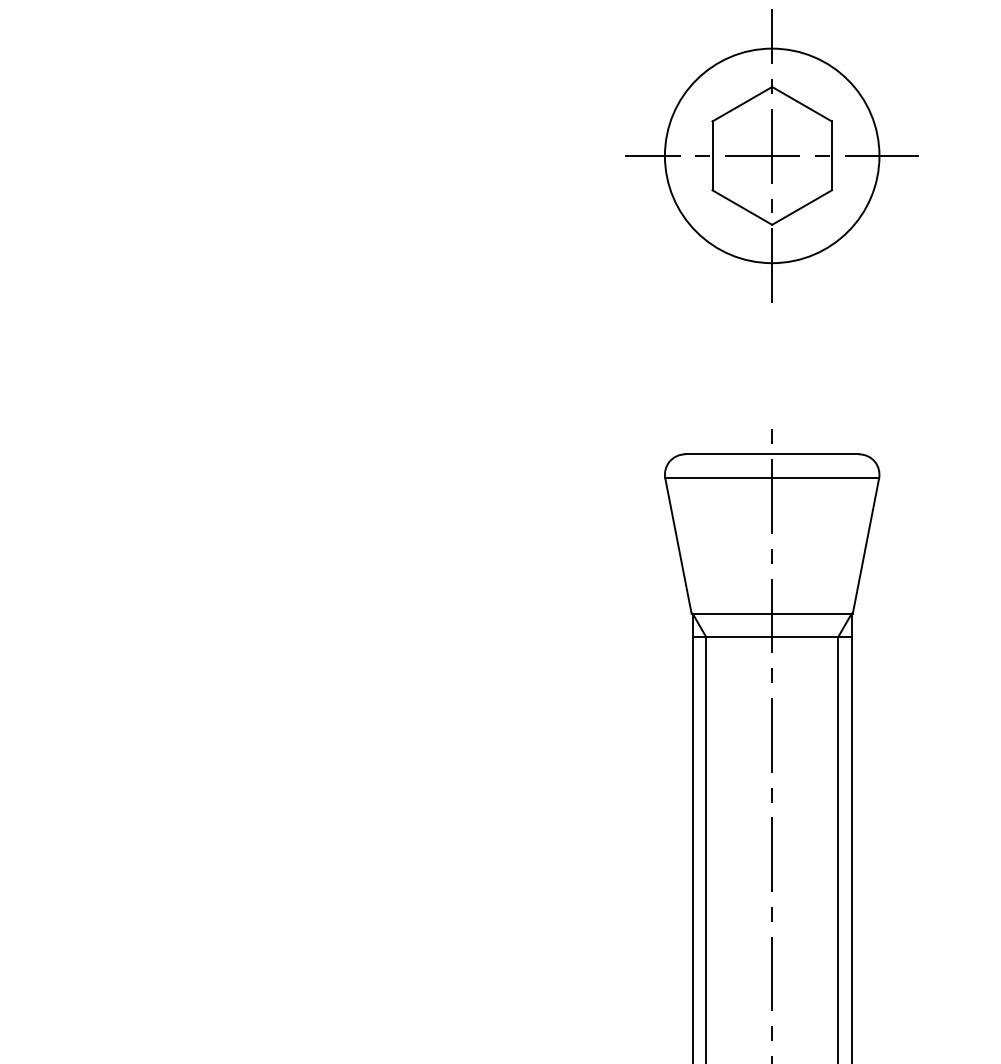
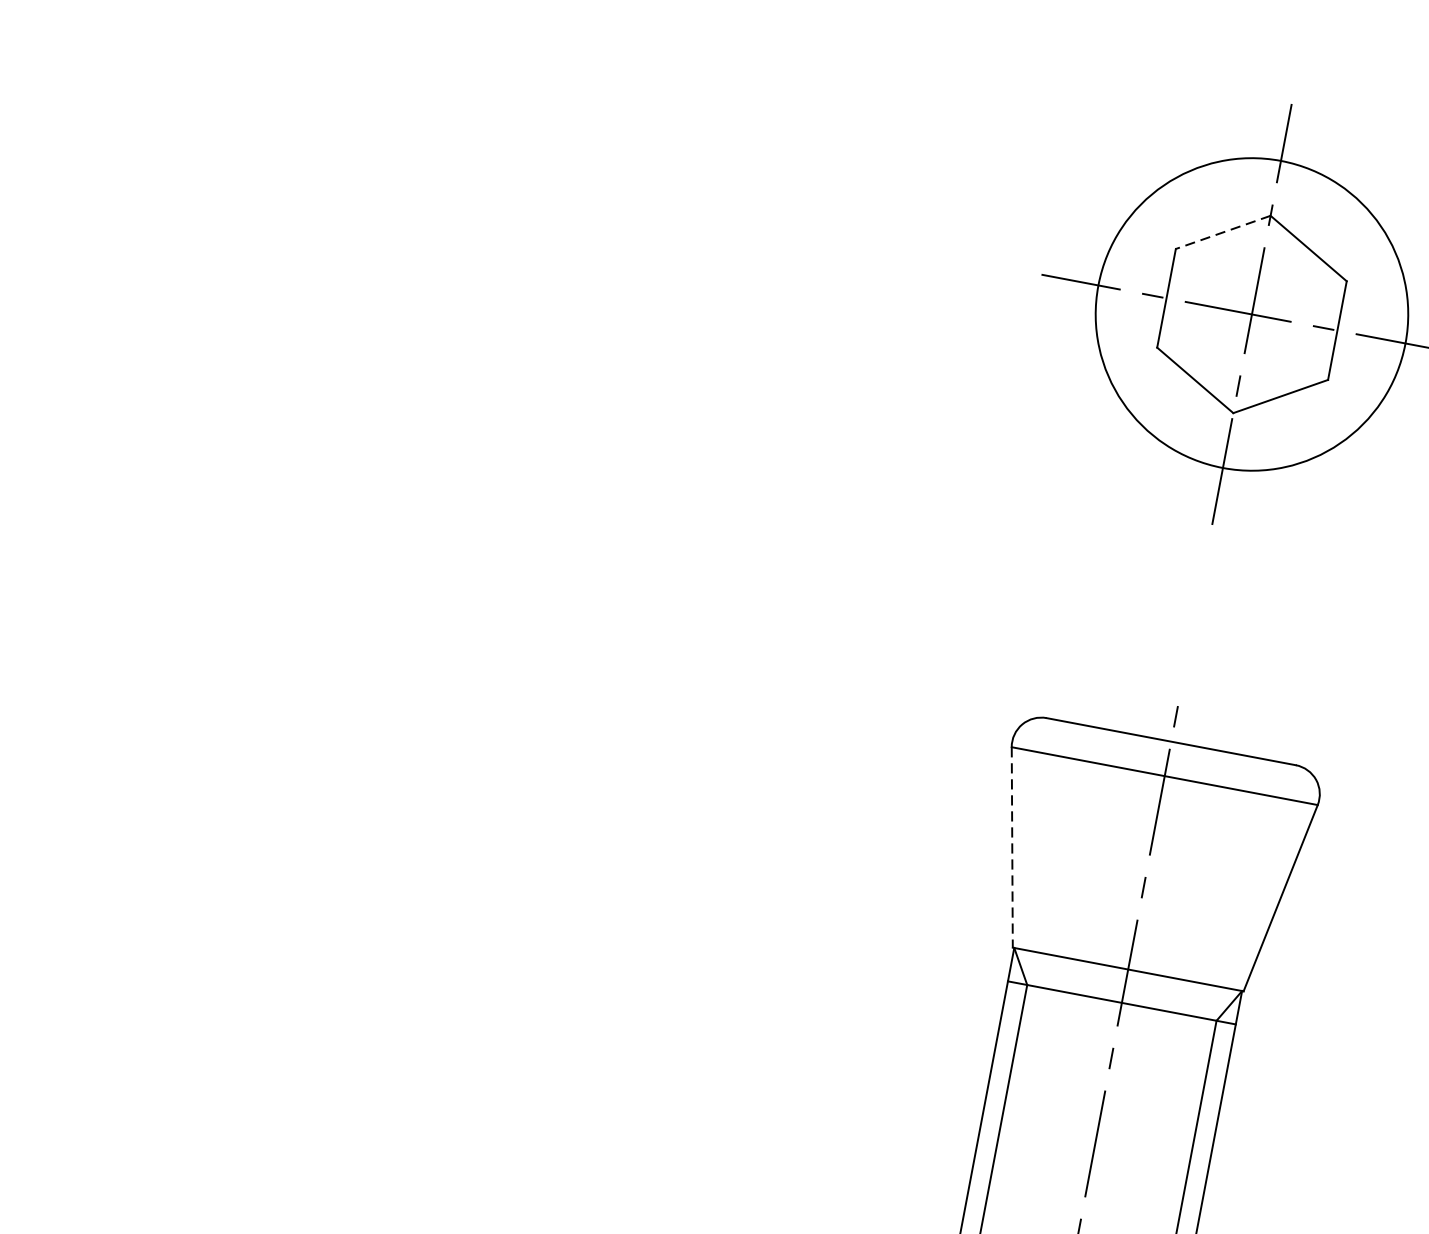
line: (741, 104) -> (1221, 232), solid -> dashed
line: (678, 545) -> (1012, 846), solid -> dashed

